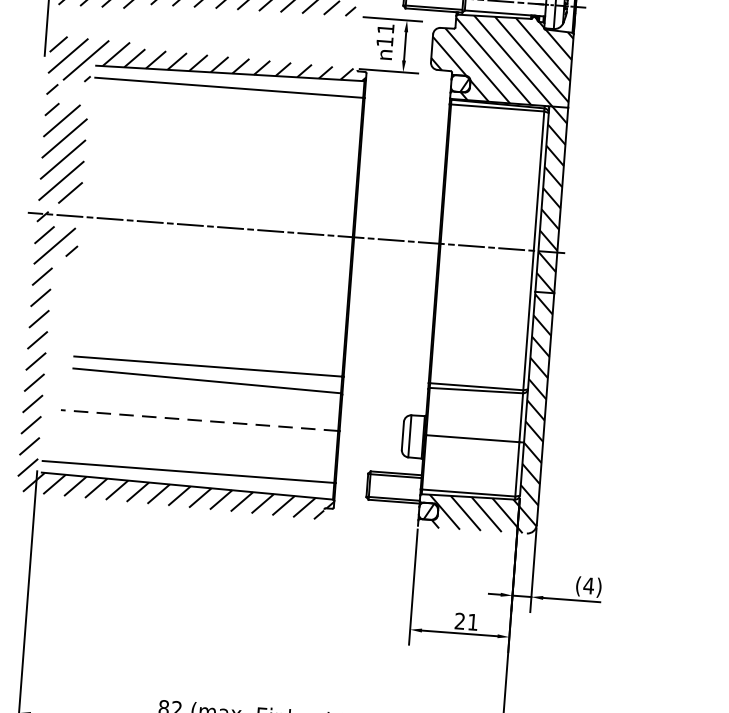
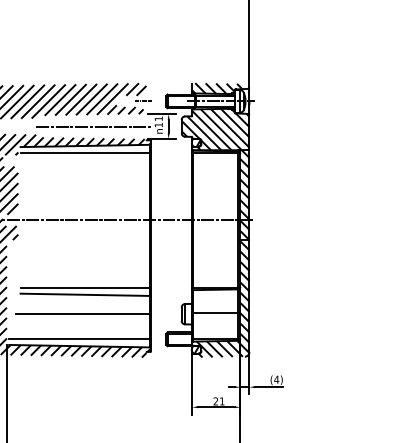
line: (249, 34) -> (93, 126), added
line: (197, 421) -> (82, 314), dashed -> solid

